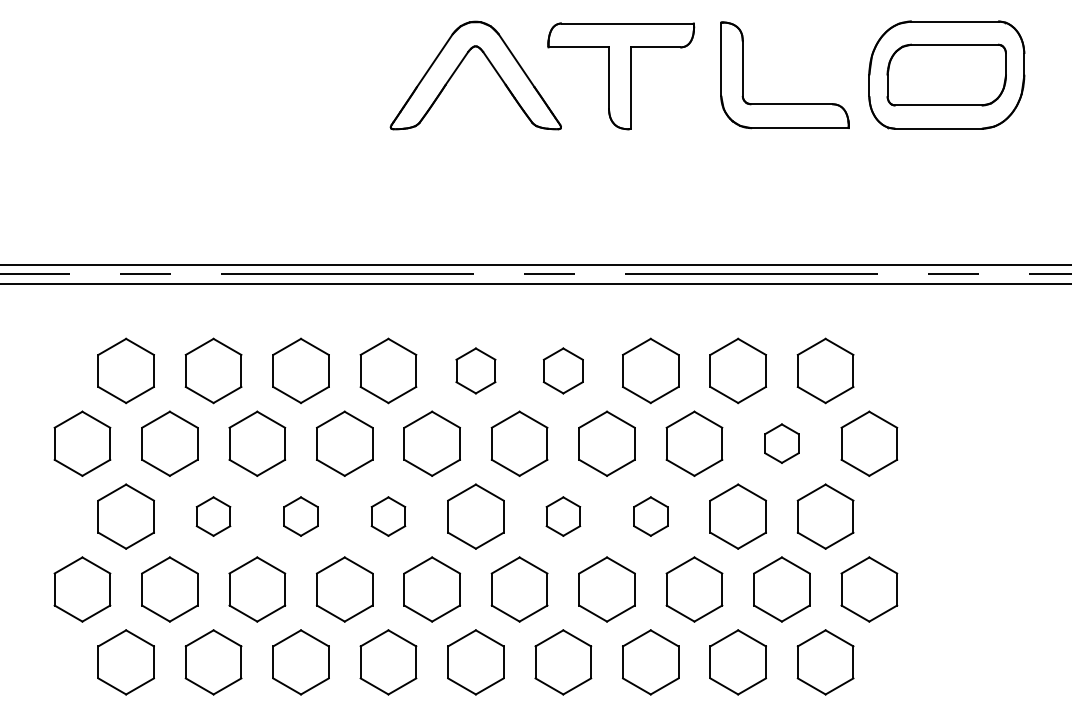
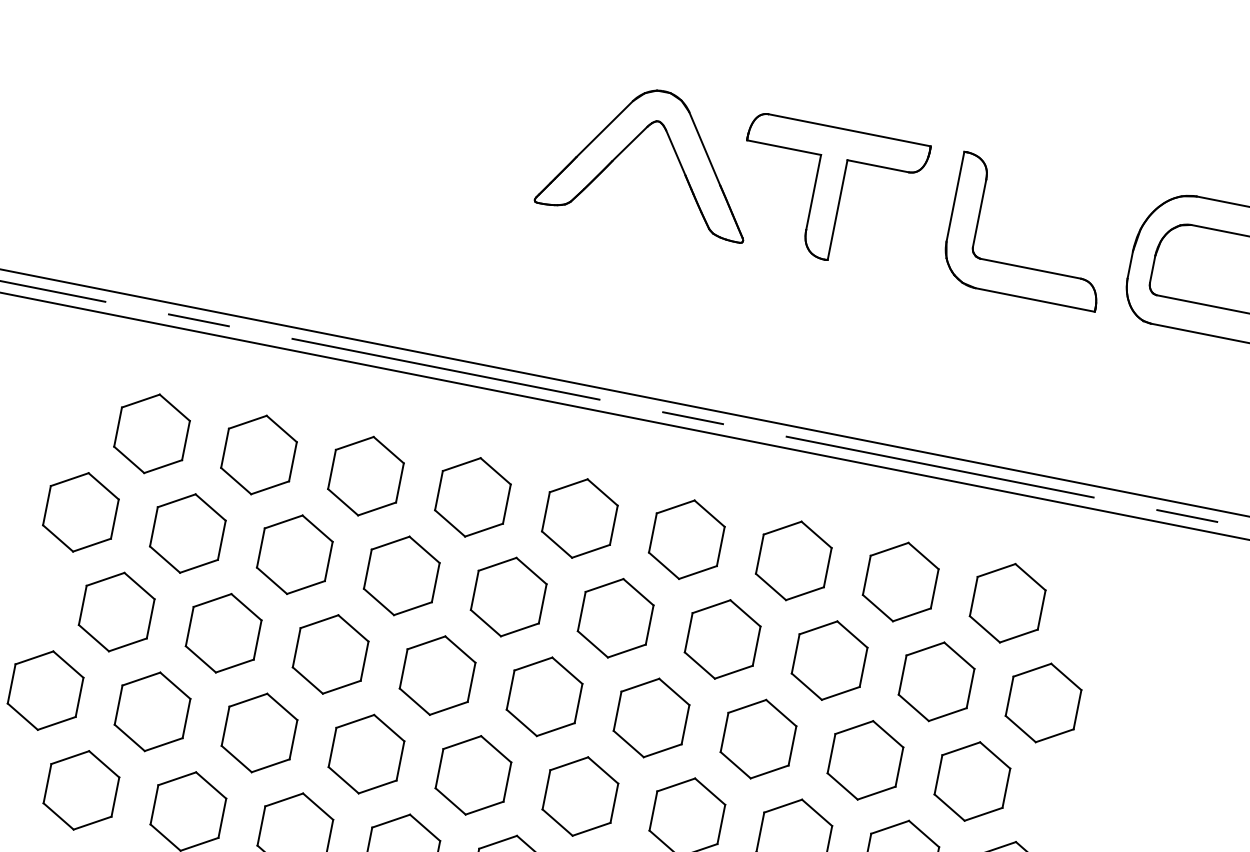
part: (475, 370) -> (579, 517), size x1.43
part: (563, 370) -> (687, 539), size x1.43
part: (781, 443) -> (936, 681), size x1.67
part: (213, 516) -> (223, 633), size x1.67
part: (300, 516) -> (330, 654), size x1.67
part: (388, 516) -> (437, 675), size x1.67
part: (563, 516) -> (651, 717), size x1.67
part: (650, 516) -> (758, 738), size x1.67

